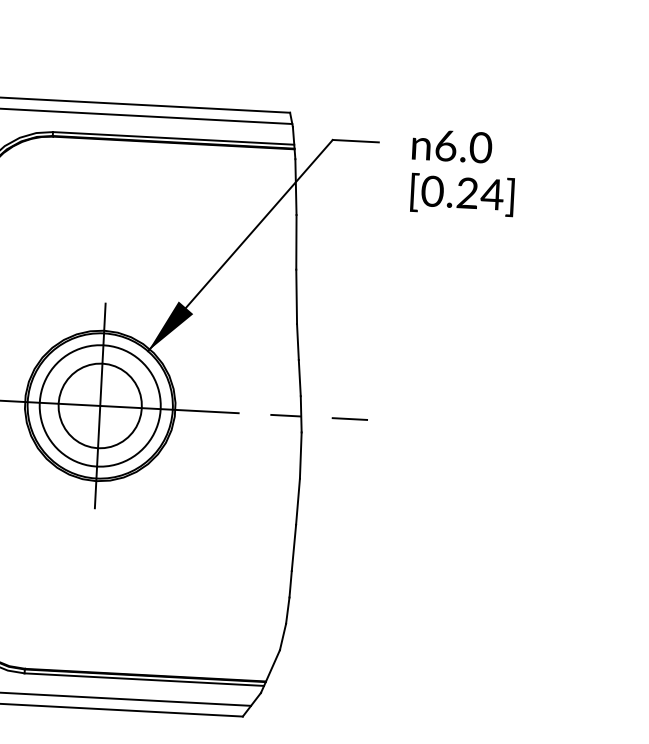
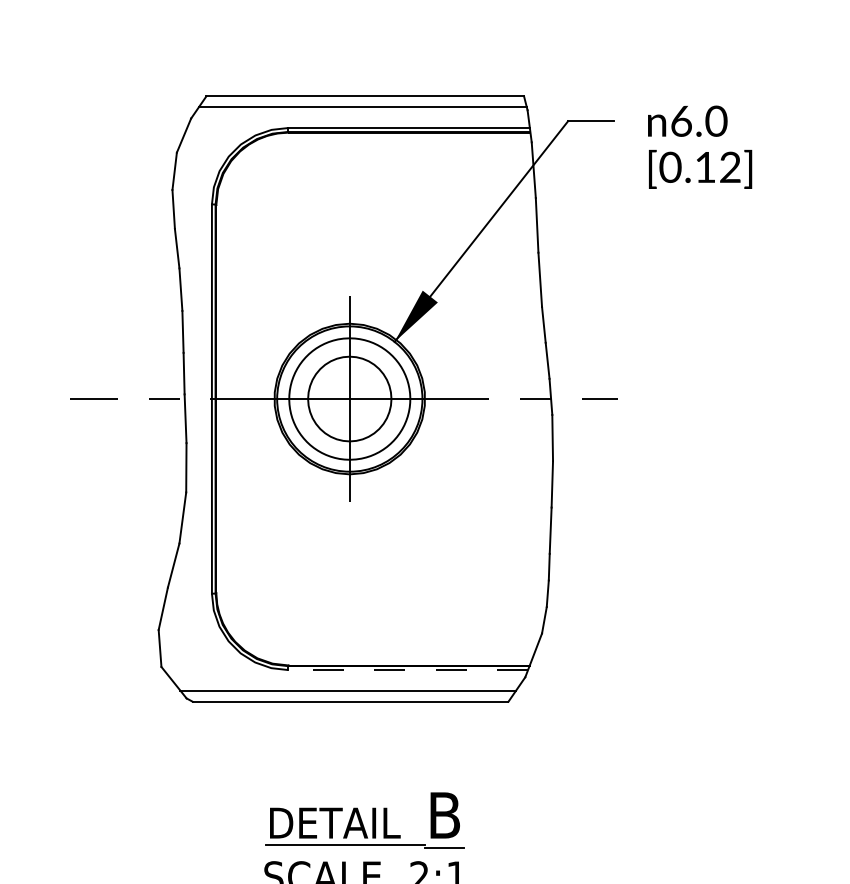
text: (480, 193) -> (718, 166), [0.24] -> [0.12]
line: (144, 680) -> (408, 670), solid -> dashed

